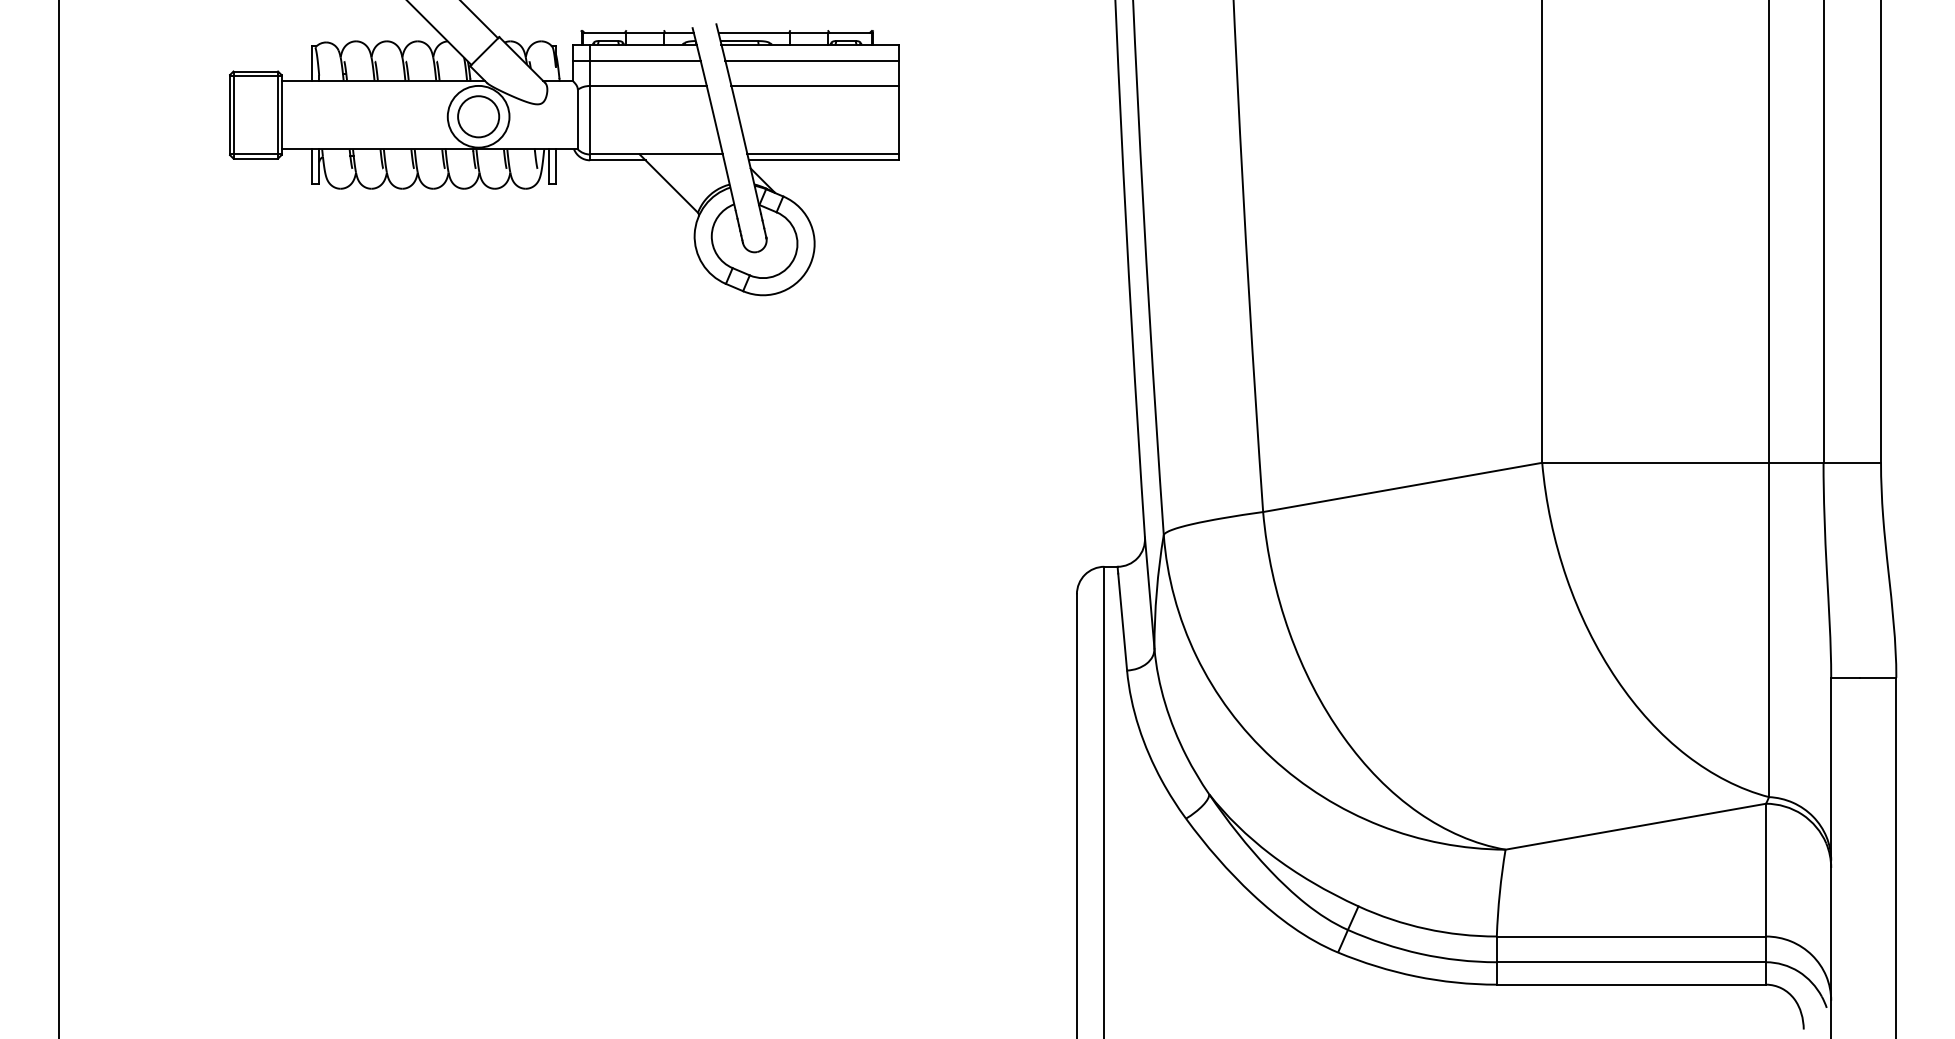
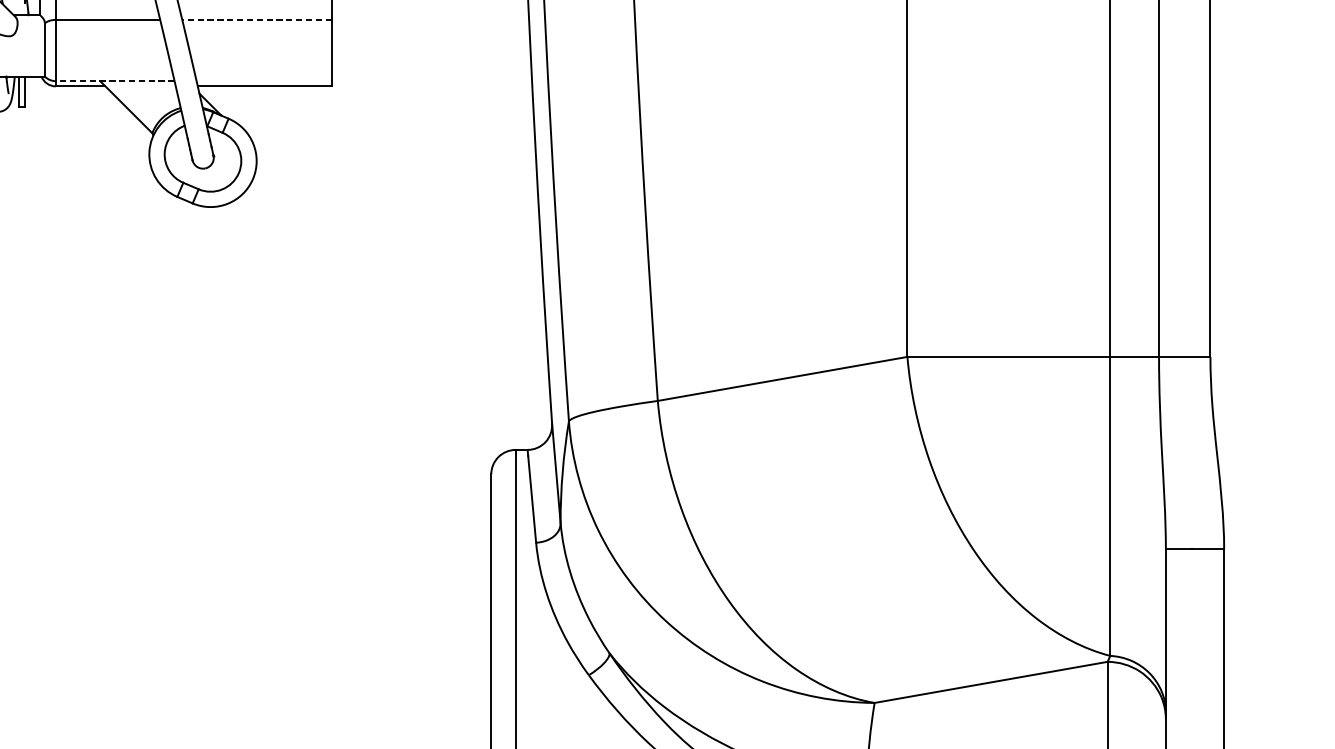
line: (815, 85) -> (257, 19), solid -> dashed
line: (655, 154) -> (114, 81), solid -> dashed
line: (822, 154) -> (263, 81), removed

